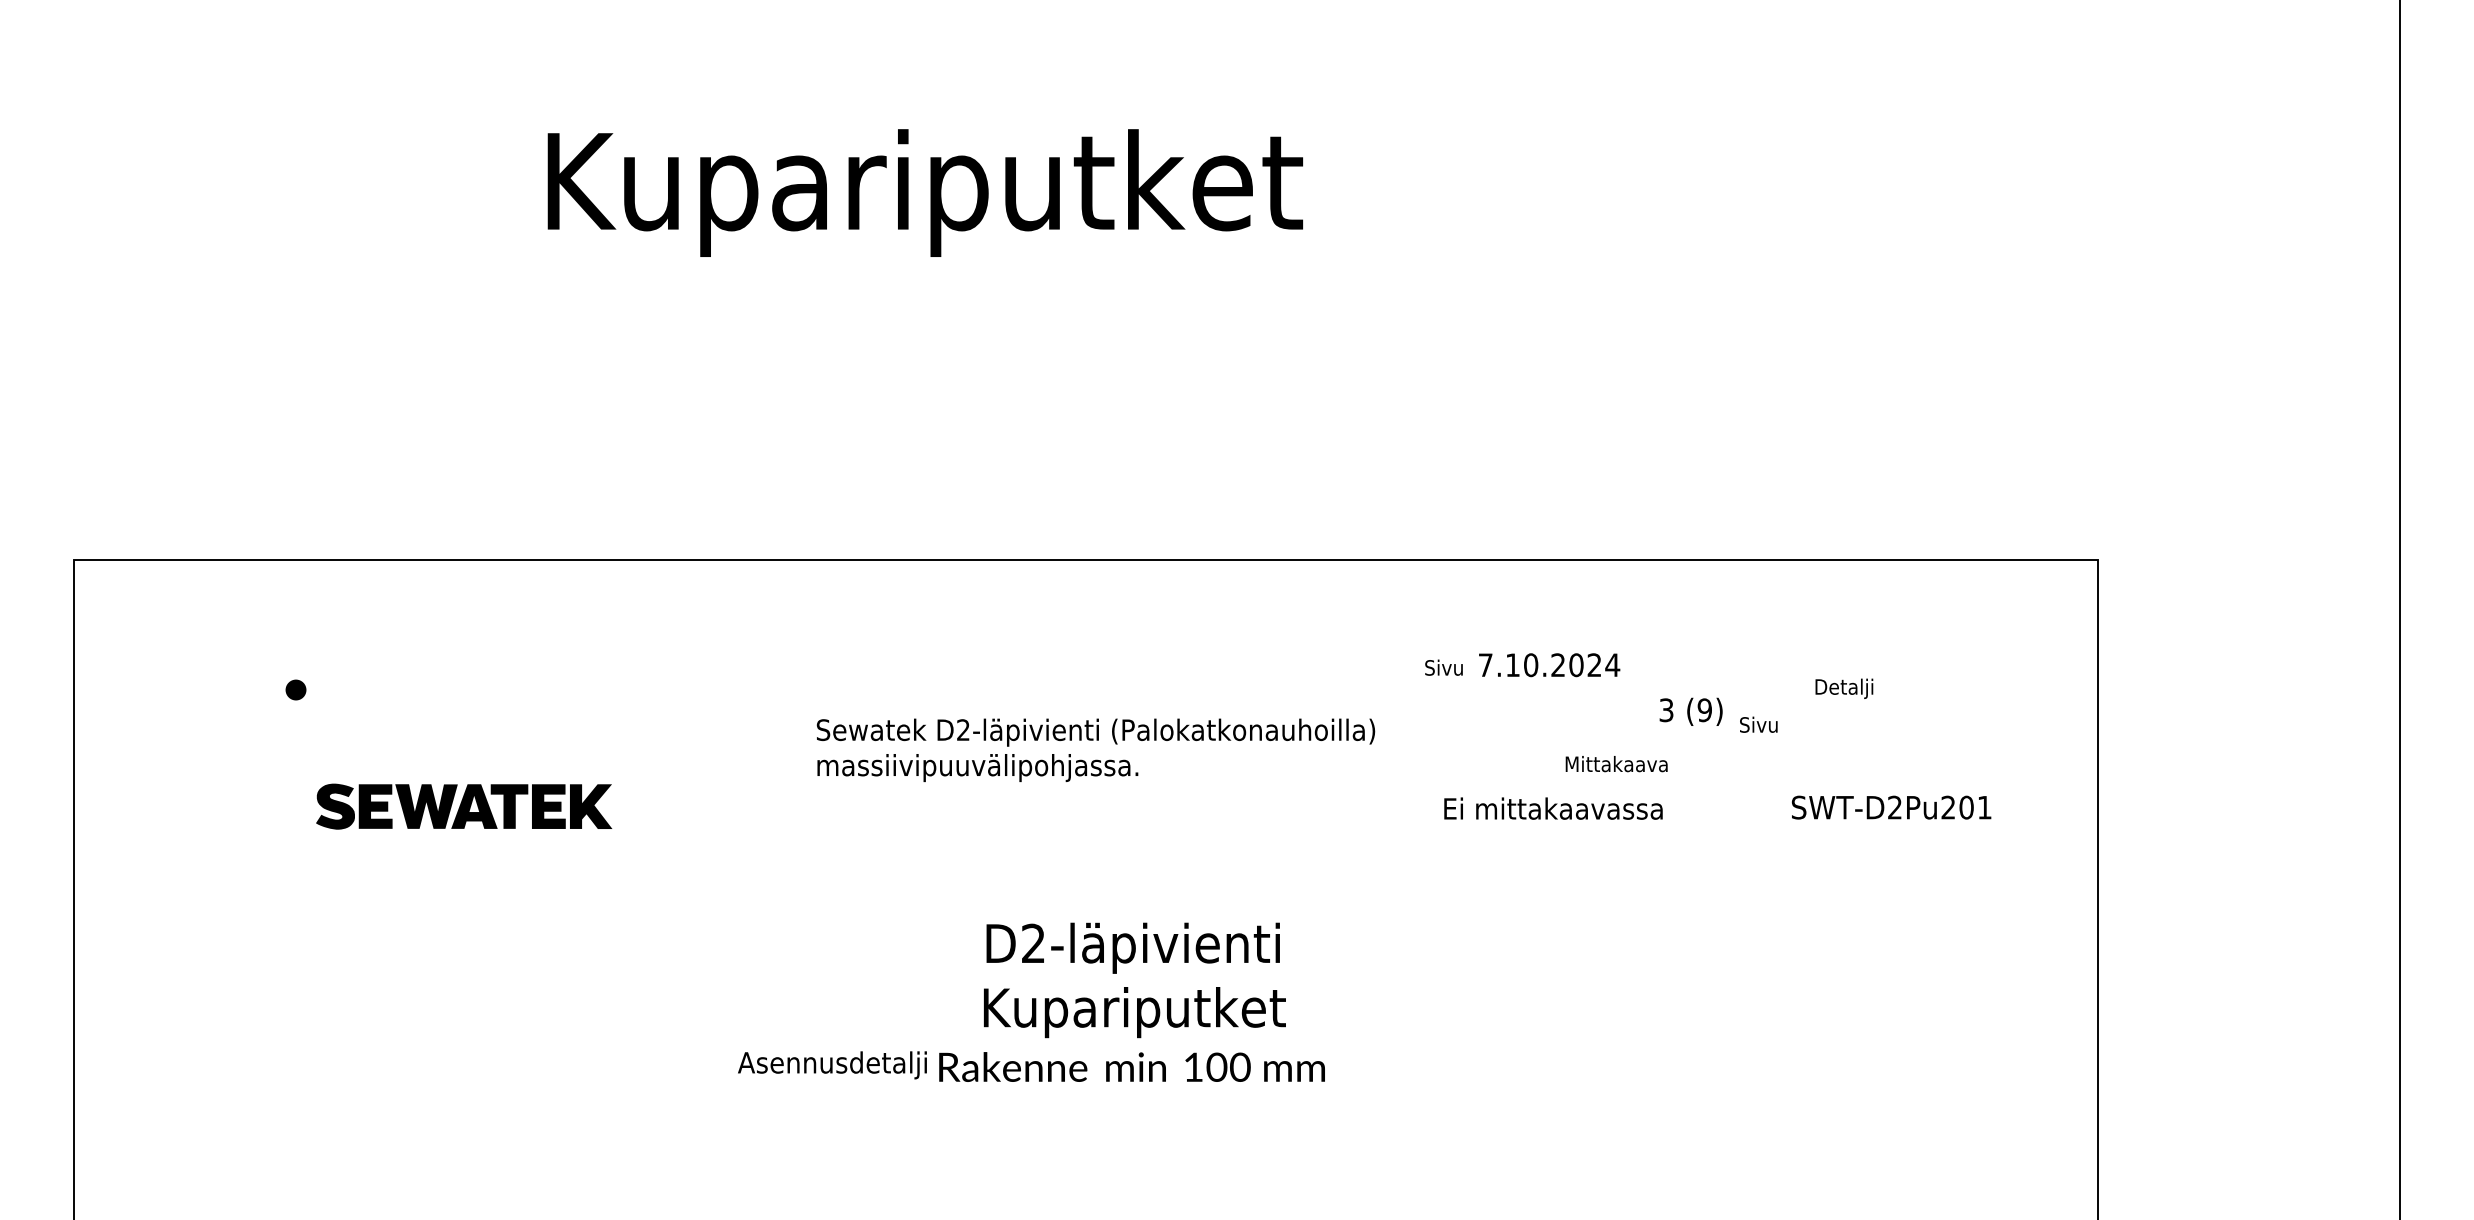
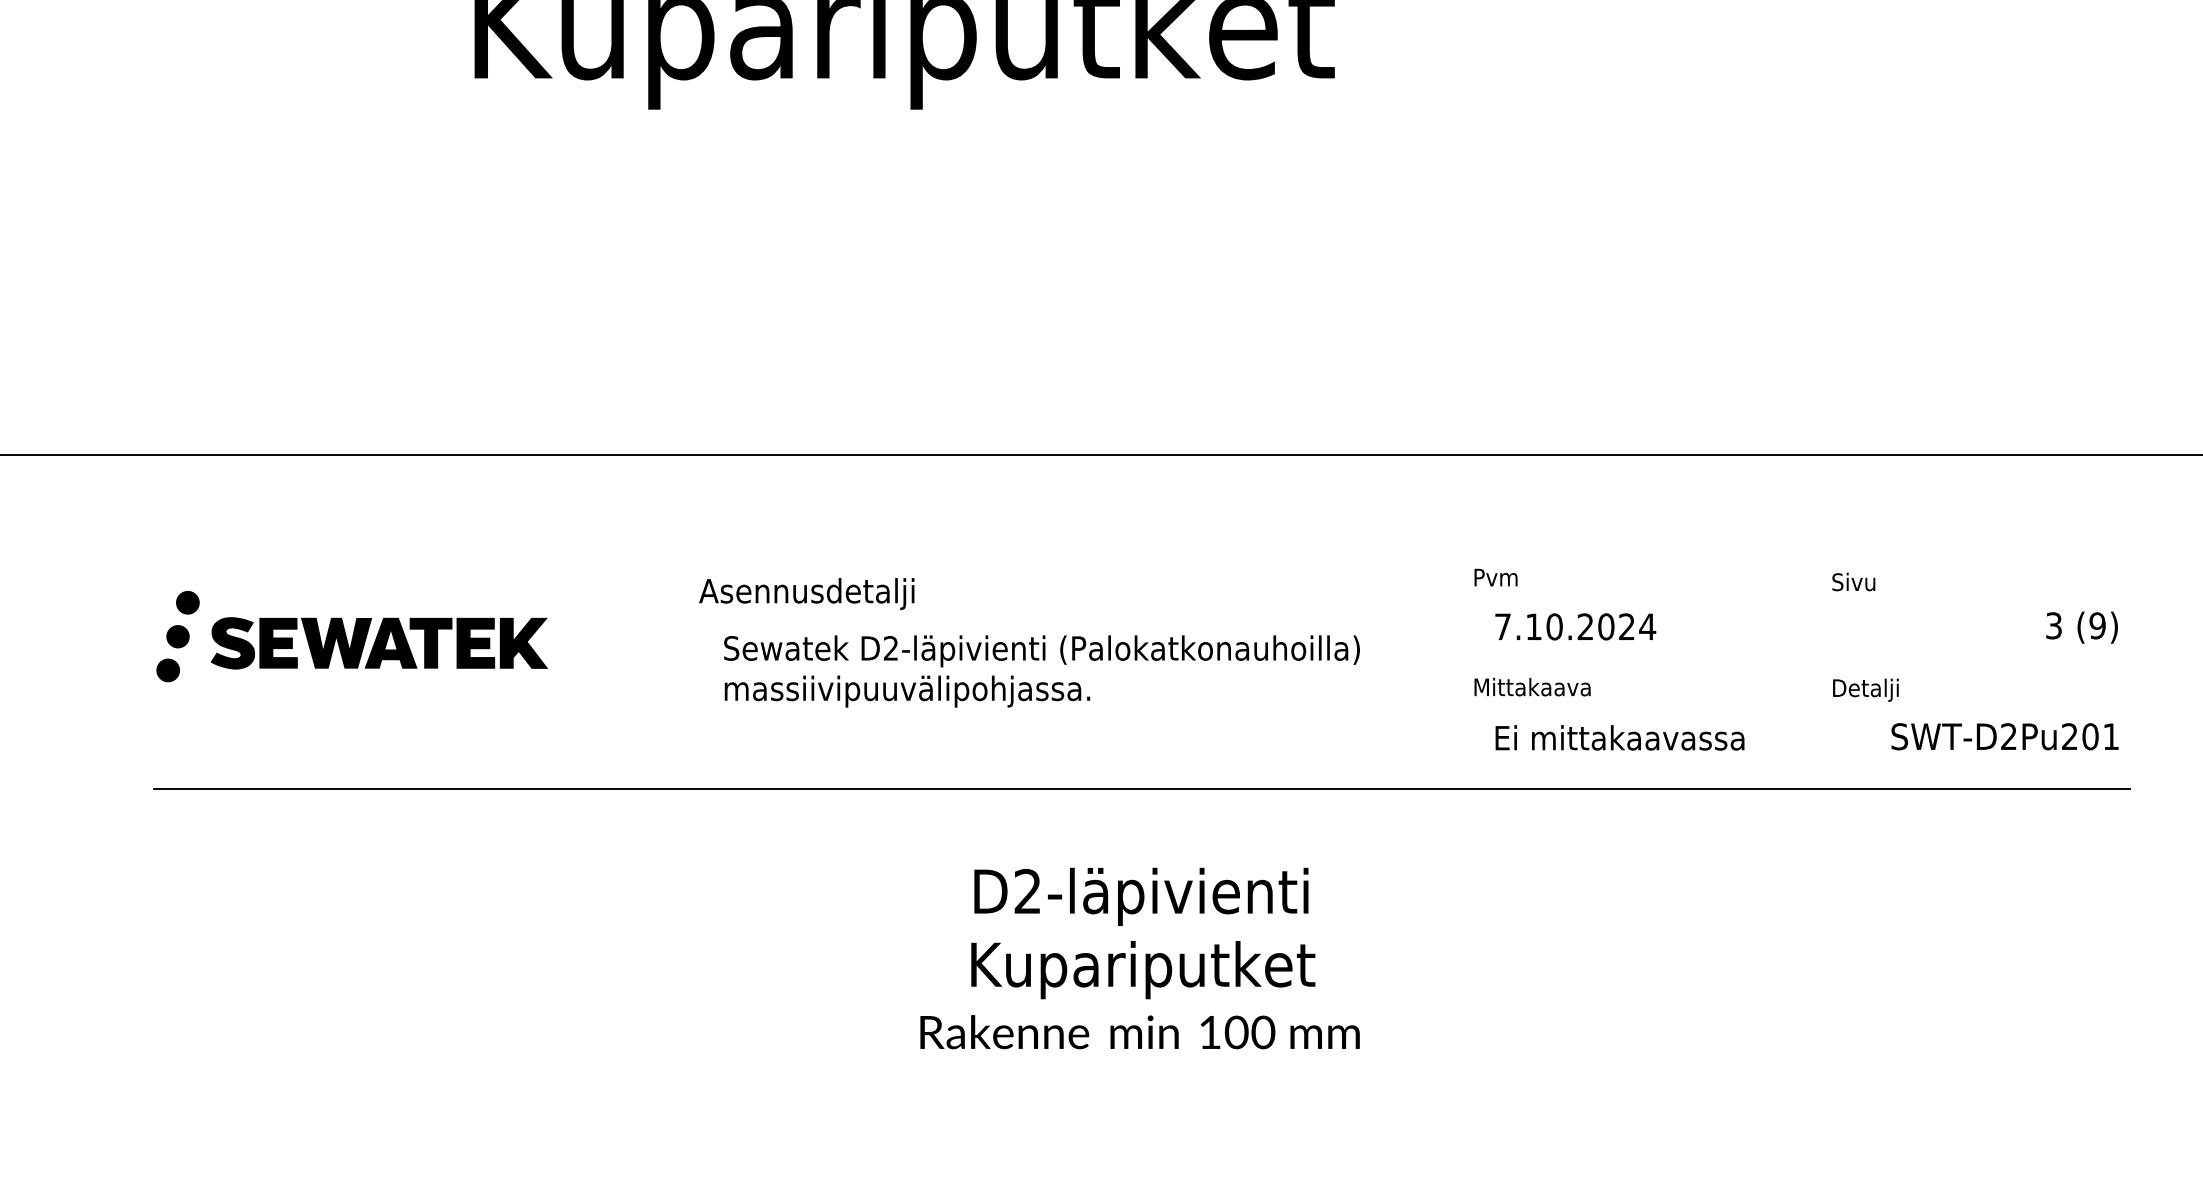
text: (1549, 665) -> (1575, 627), moved
text: (1444, 667) -> (1495, 577), Sivu -> Pvm
text: (1844, 688) -> (1866, 689), moved
text: (1690, 711) -> (2081, 627), moved
fill: (287, 719) -> (178, 636), added
text: (1758, 724) -> (1853, 581), moved
fill: (278, 749) -> (167, 670), added
text: (1095, 749) -> (1041, 670), moved
text: (1616, 764) -> (1532, 687), moved
part: (464, 806) -> (379, 643), moved
line: (1133, 853) -> (1141, 788), added
text: (832, 1065) -> (806, 594), moved

